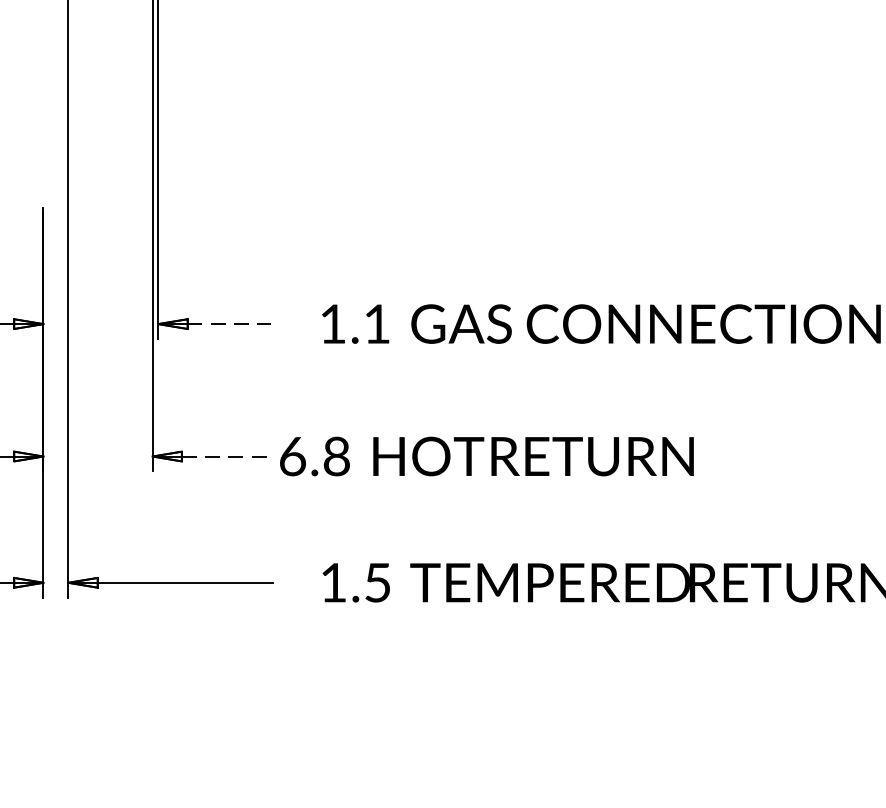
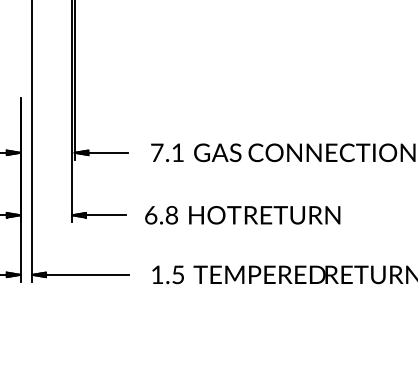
line: (229, 323) -> (108, 152), dashed -> solid
text: (333, 323) -> (157, 152), 1.1 -> 7.1
line: (225, 456) -> (106, 215), dashed -> solid
text: (486, 456) -> (242, 215), moved

